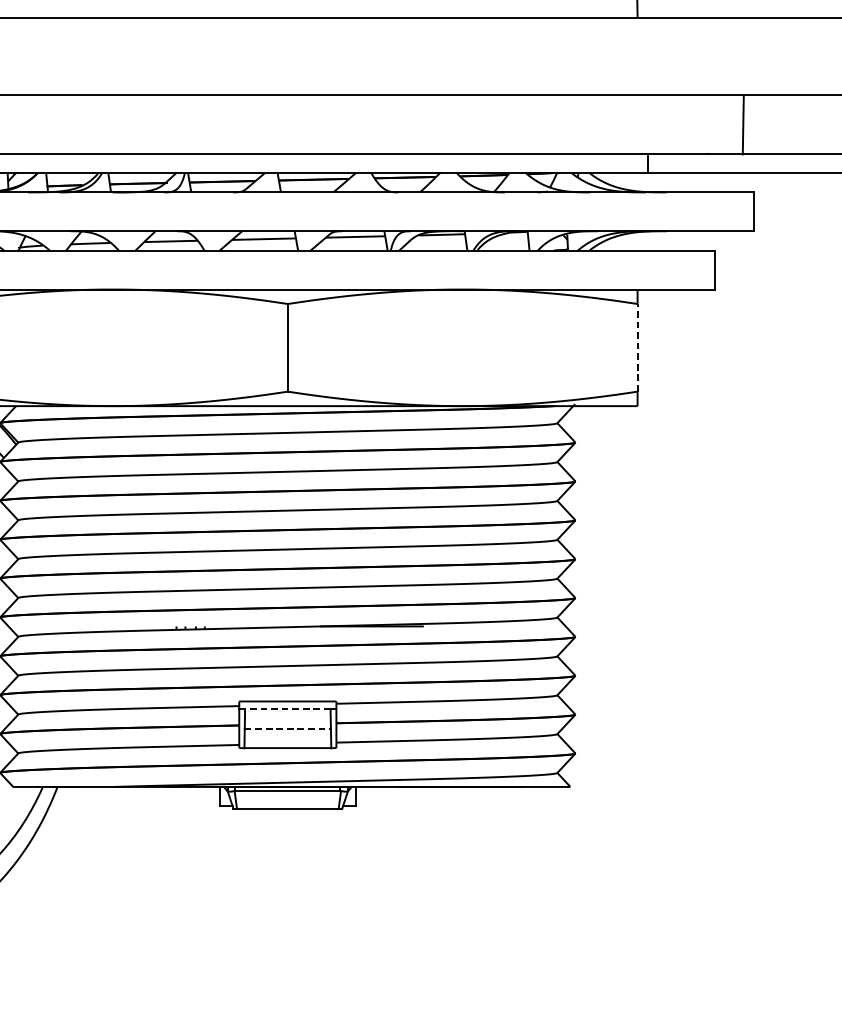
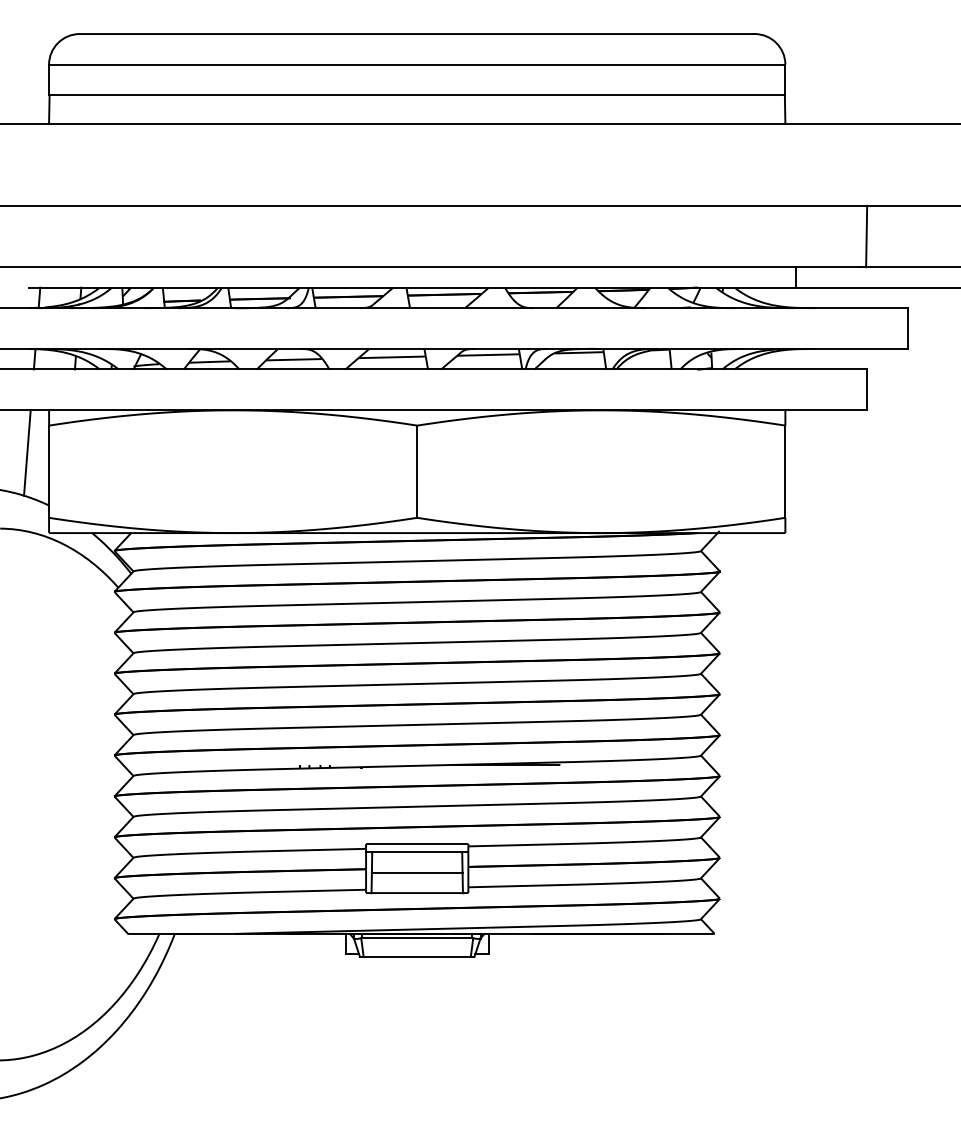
line: (743, 125) -> (866, 236), moved
line: (637, 347) -> (785, 471), dashed -> solid
line: (288, 709) -> (417, 852), dashed -> solid
line: (288, 729) -> (417, 873), dashed -> solid

